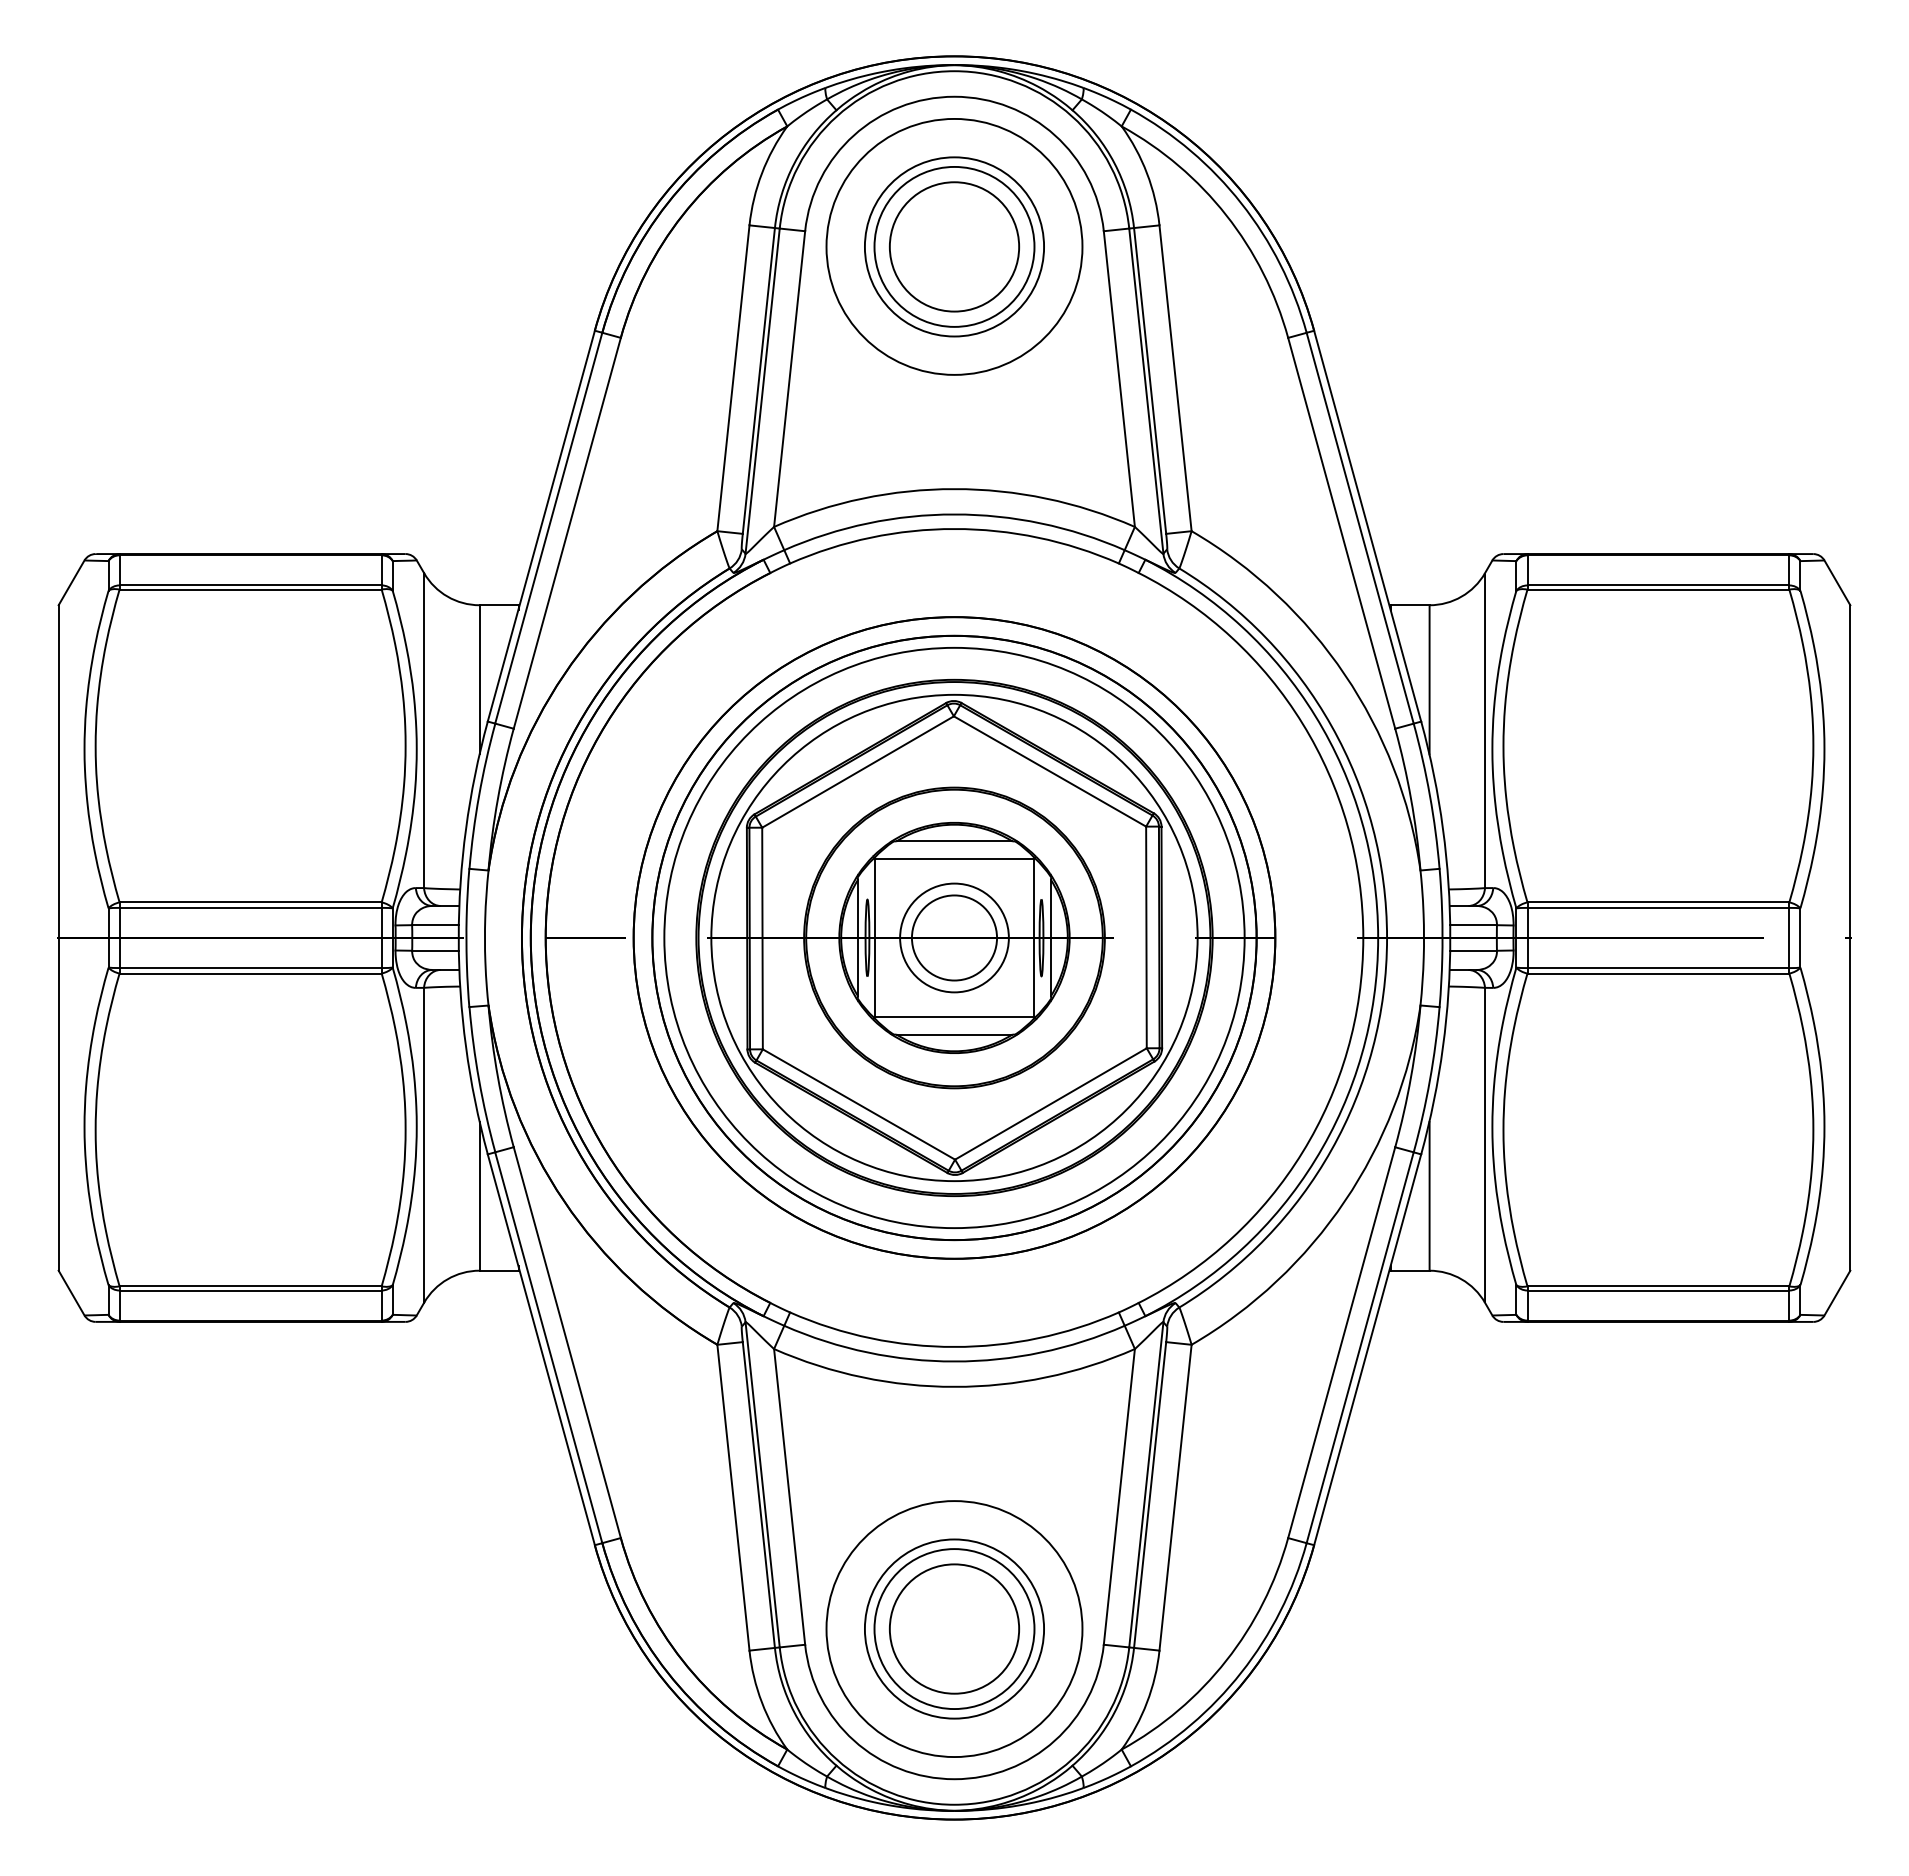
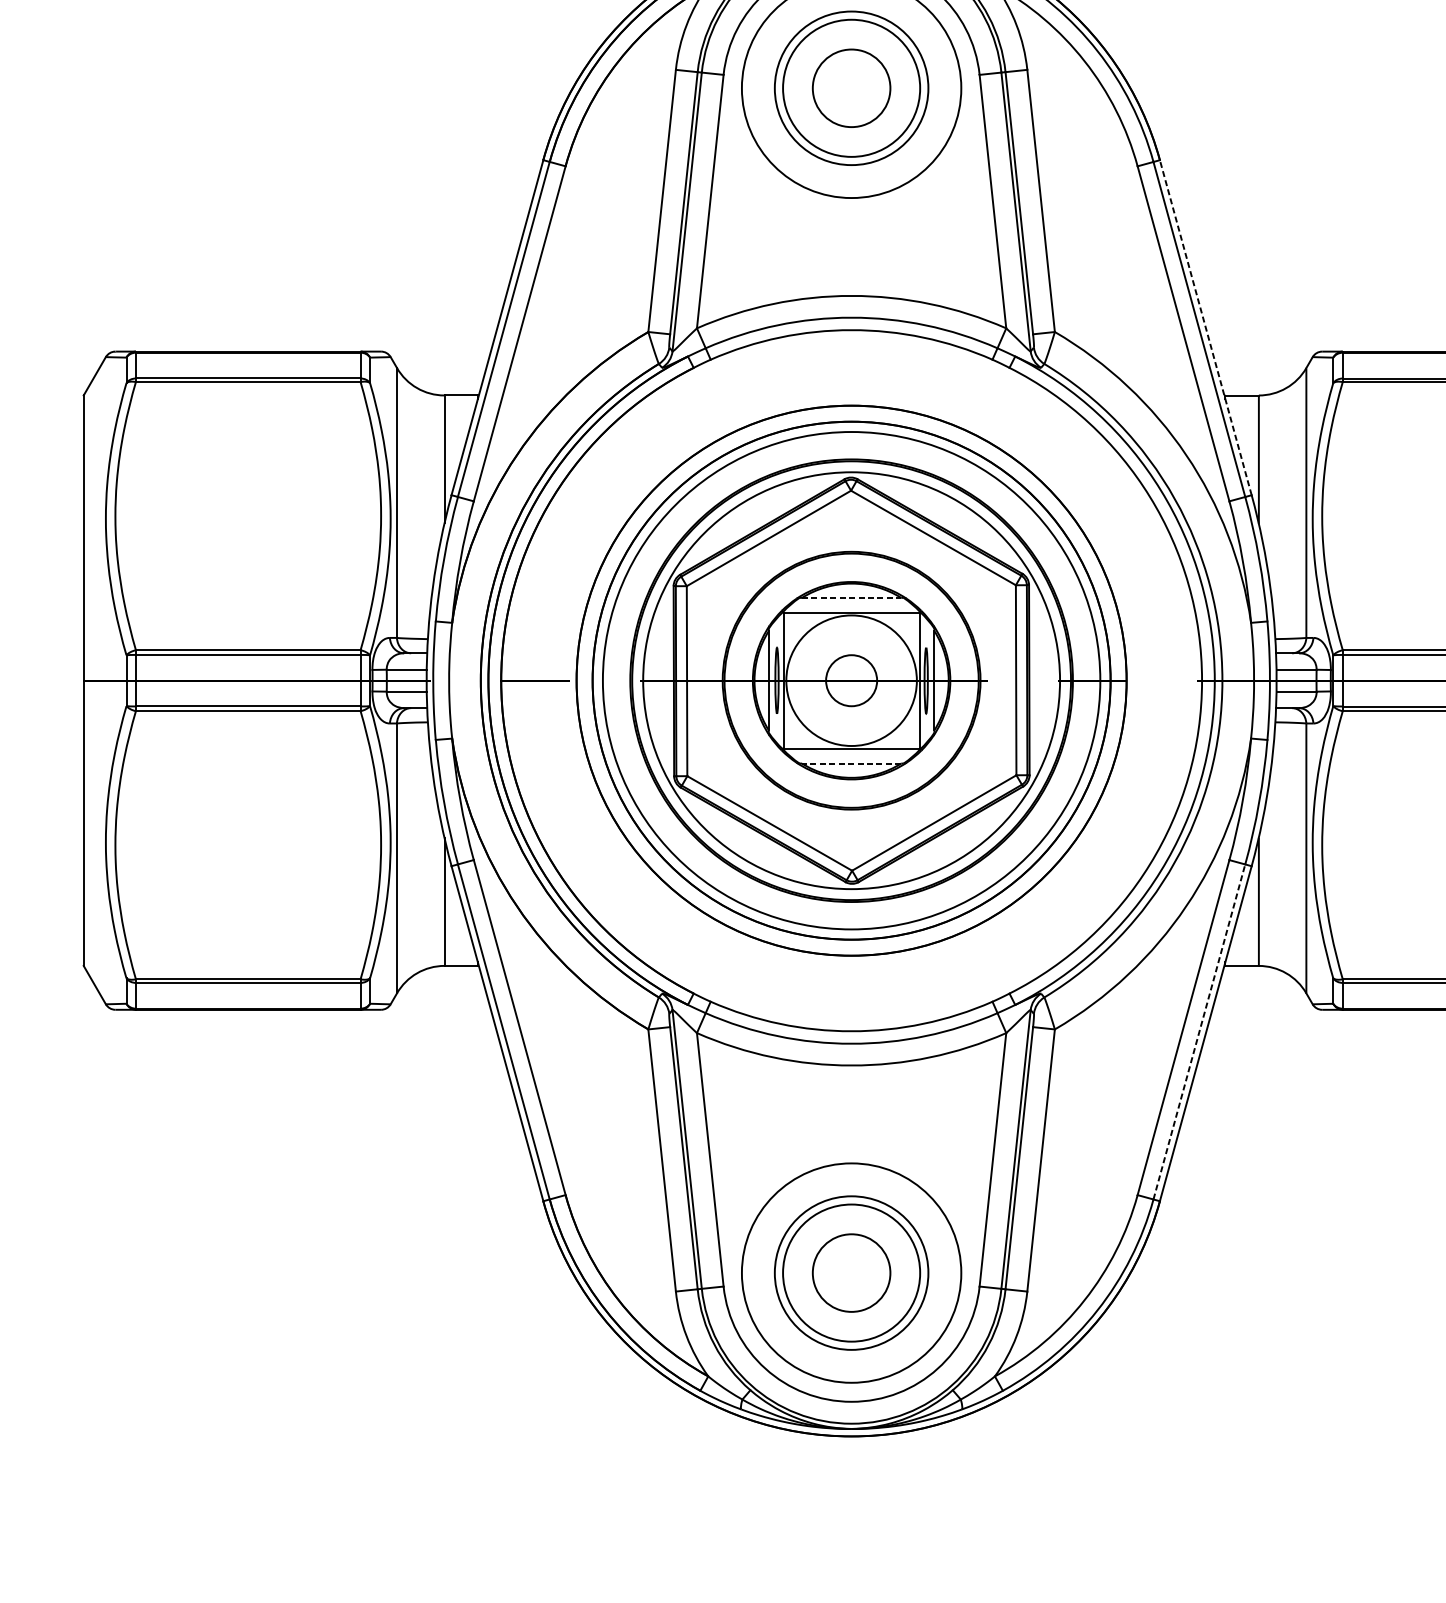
circle: (954, 246) -> (851, 87), size x0.7
line: (1367, 526) -> (1205, 327), solid -> dashed
line: (954, 841) -> (851, 598), solid -> dashed
circle: (954, 937) -> (851, 680), size x0.7
circle: (954, 937) -> (851, 680), size x1.4
line: (954, 1034) -> (851, 763), solid -> dashed
line: (1360, 1347) -> (1199, 1031), solid -> dashed
circle: (954, 1628) -> (851, 1272), size x0.7

